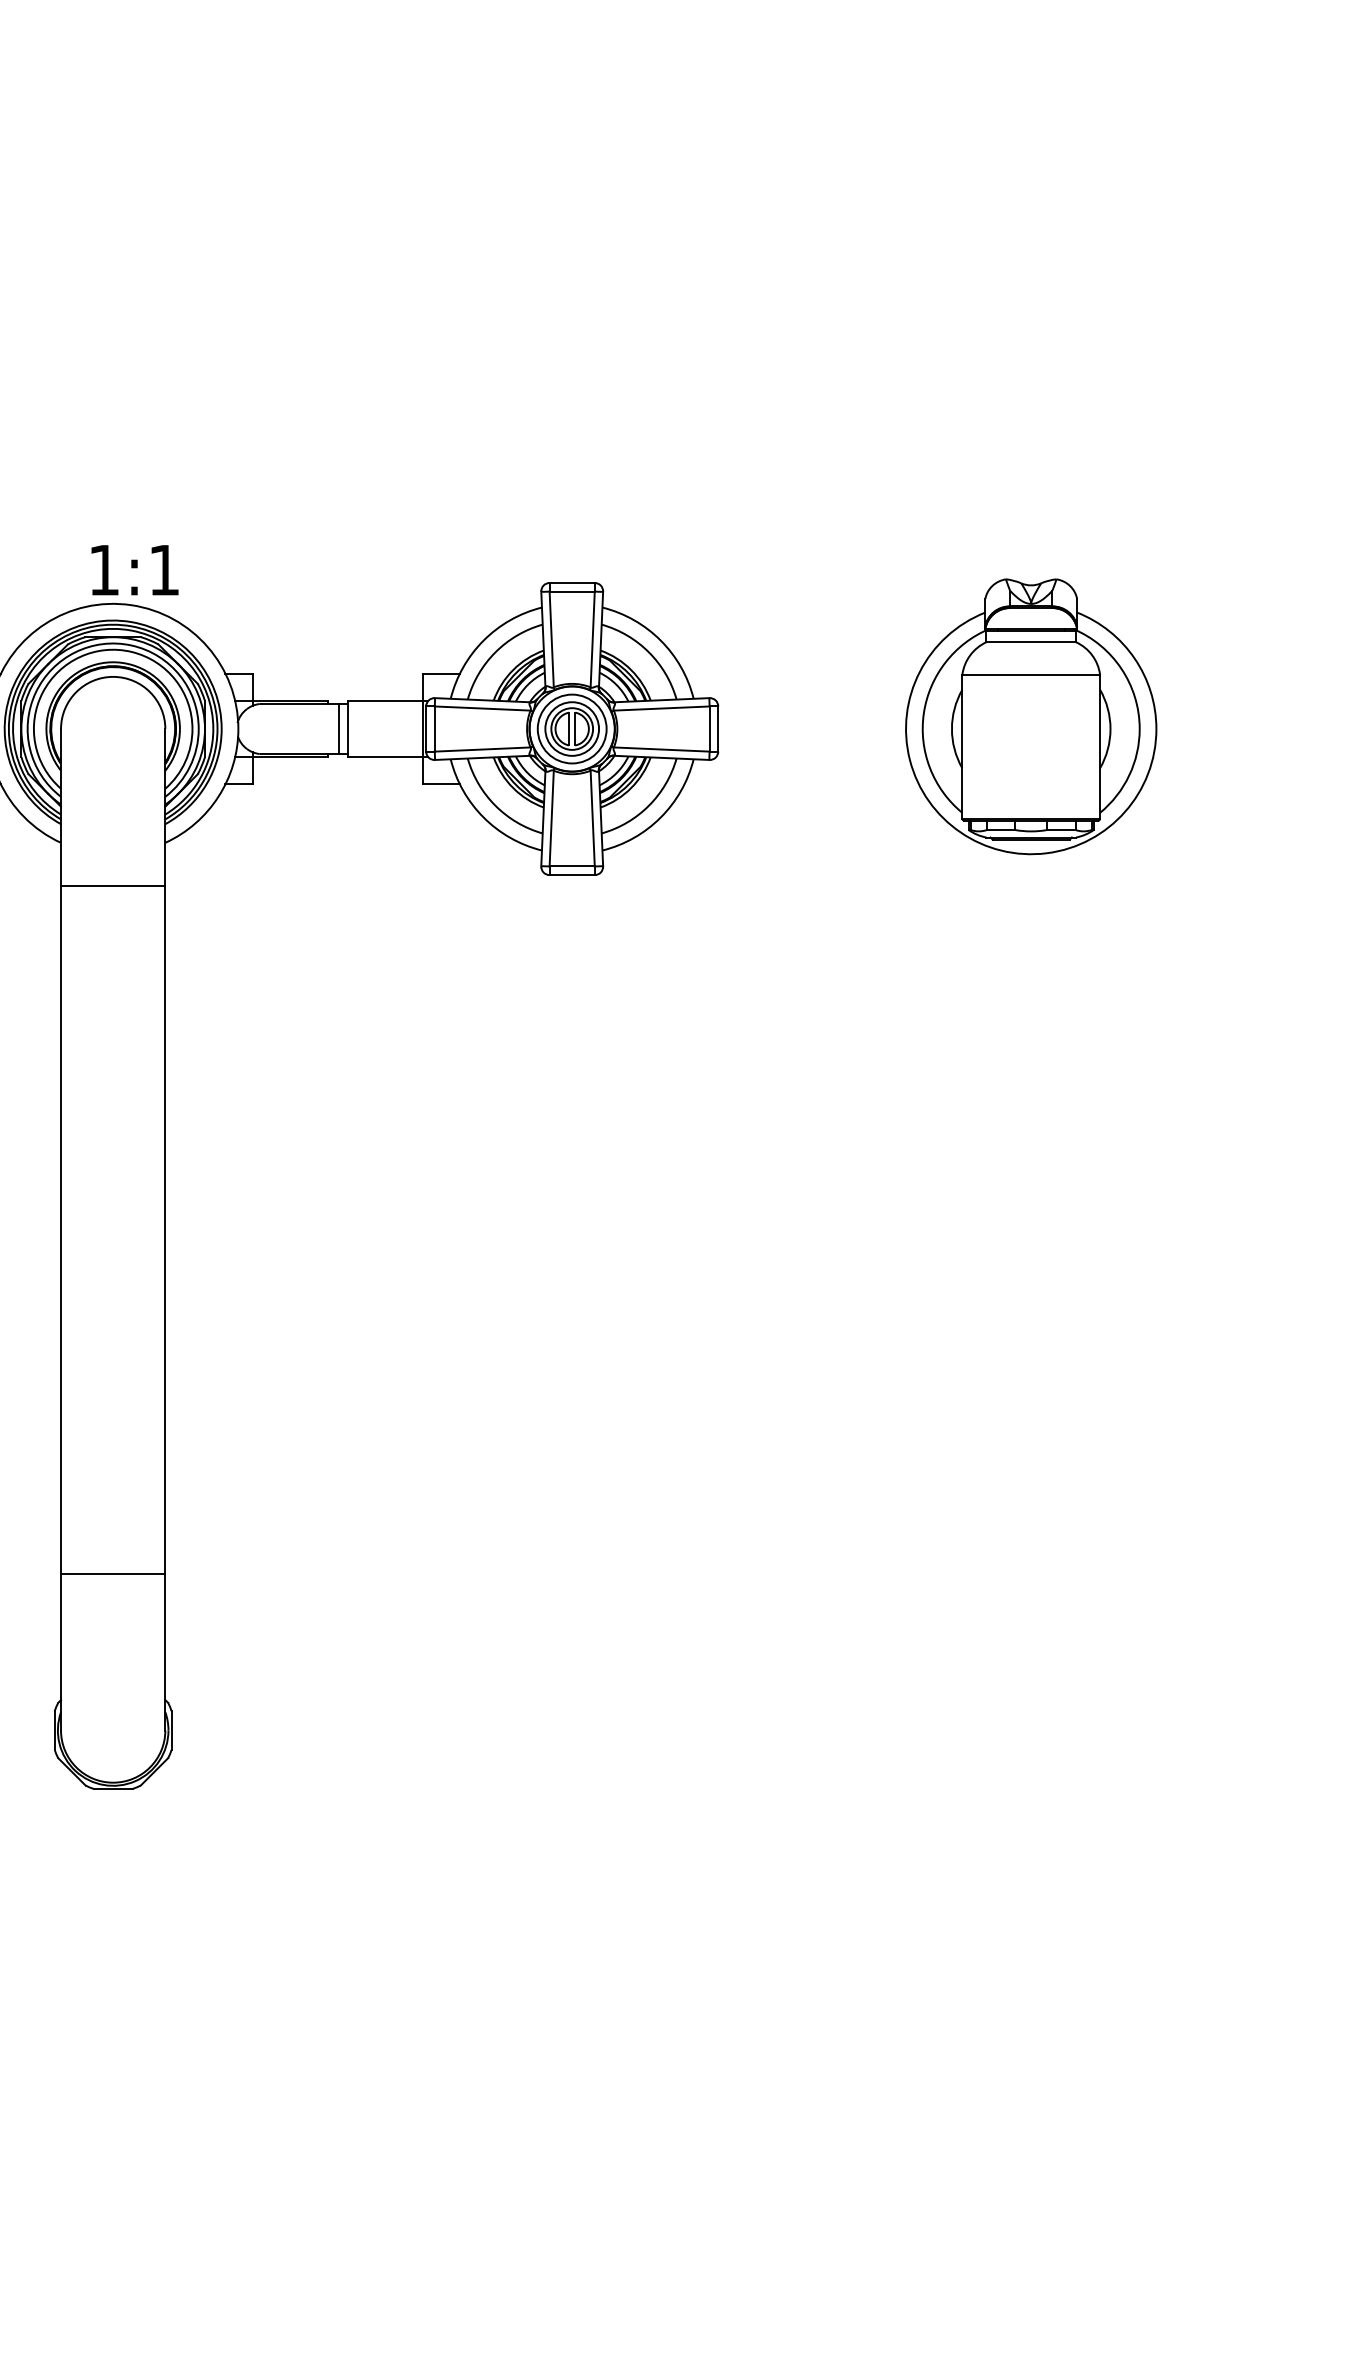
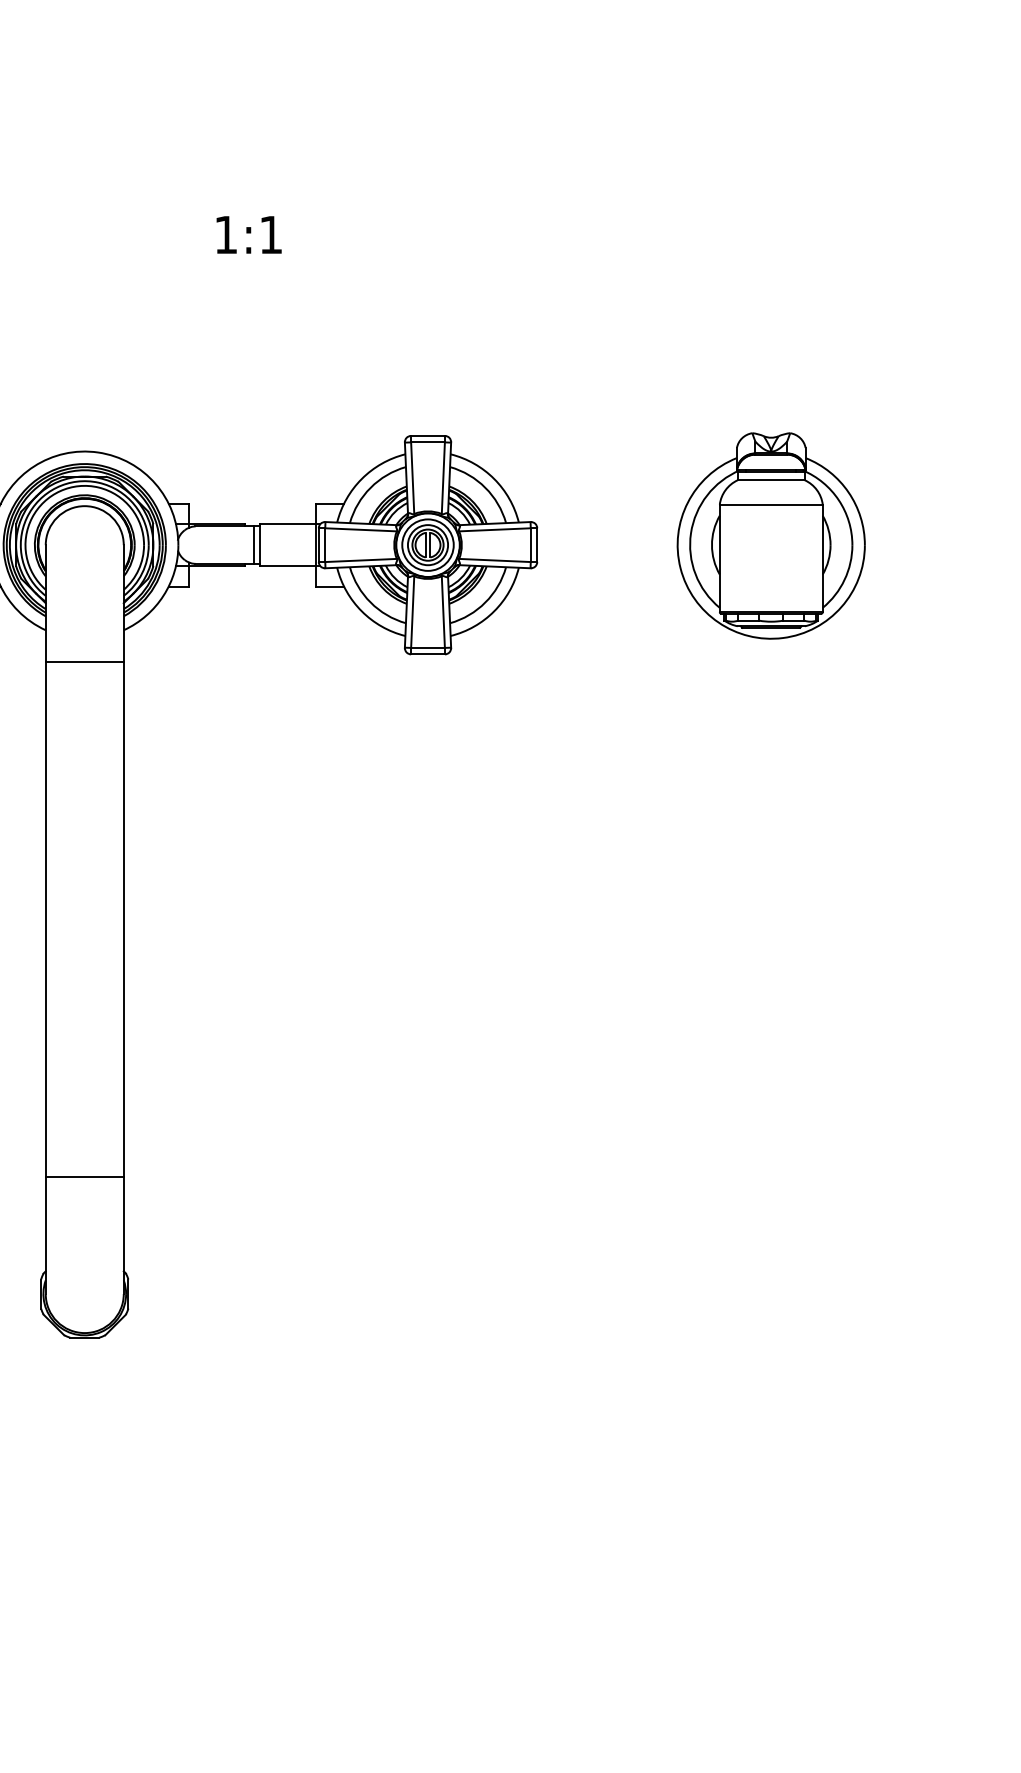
text: (134, 570) -> (248, 235), moved

